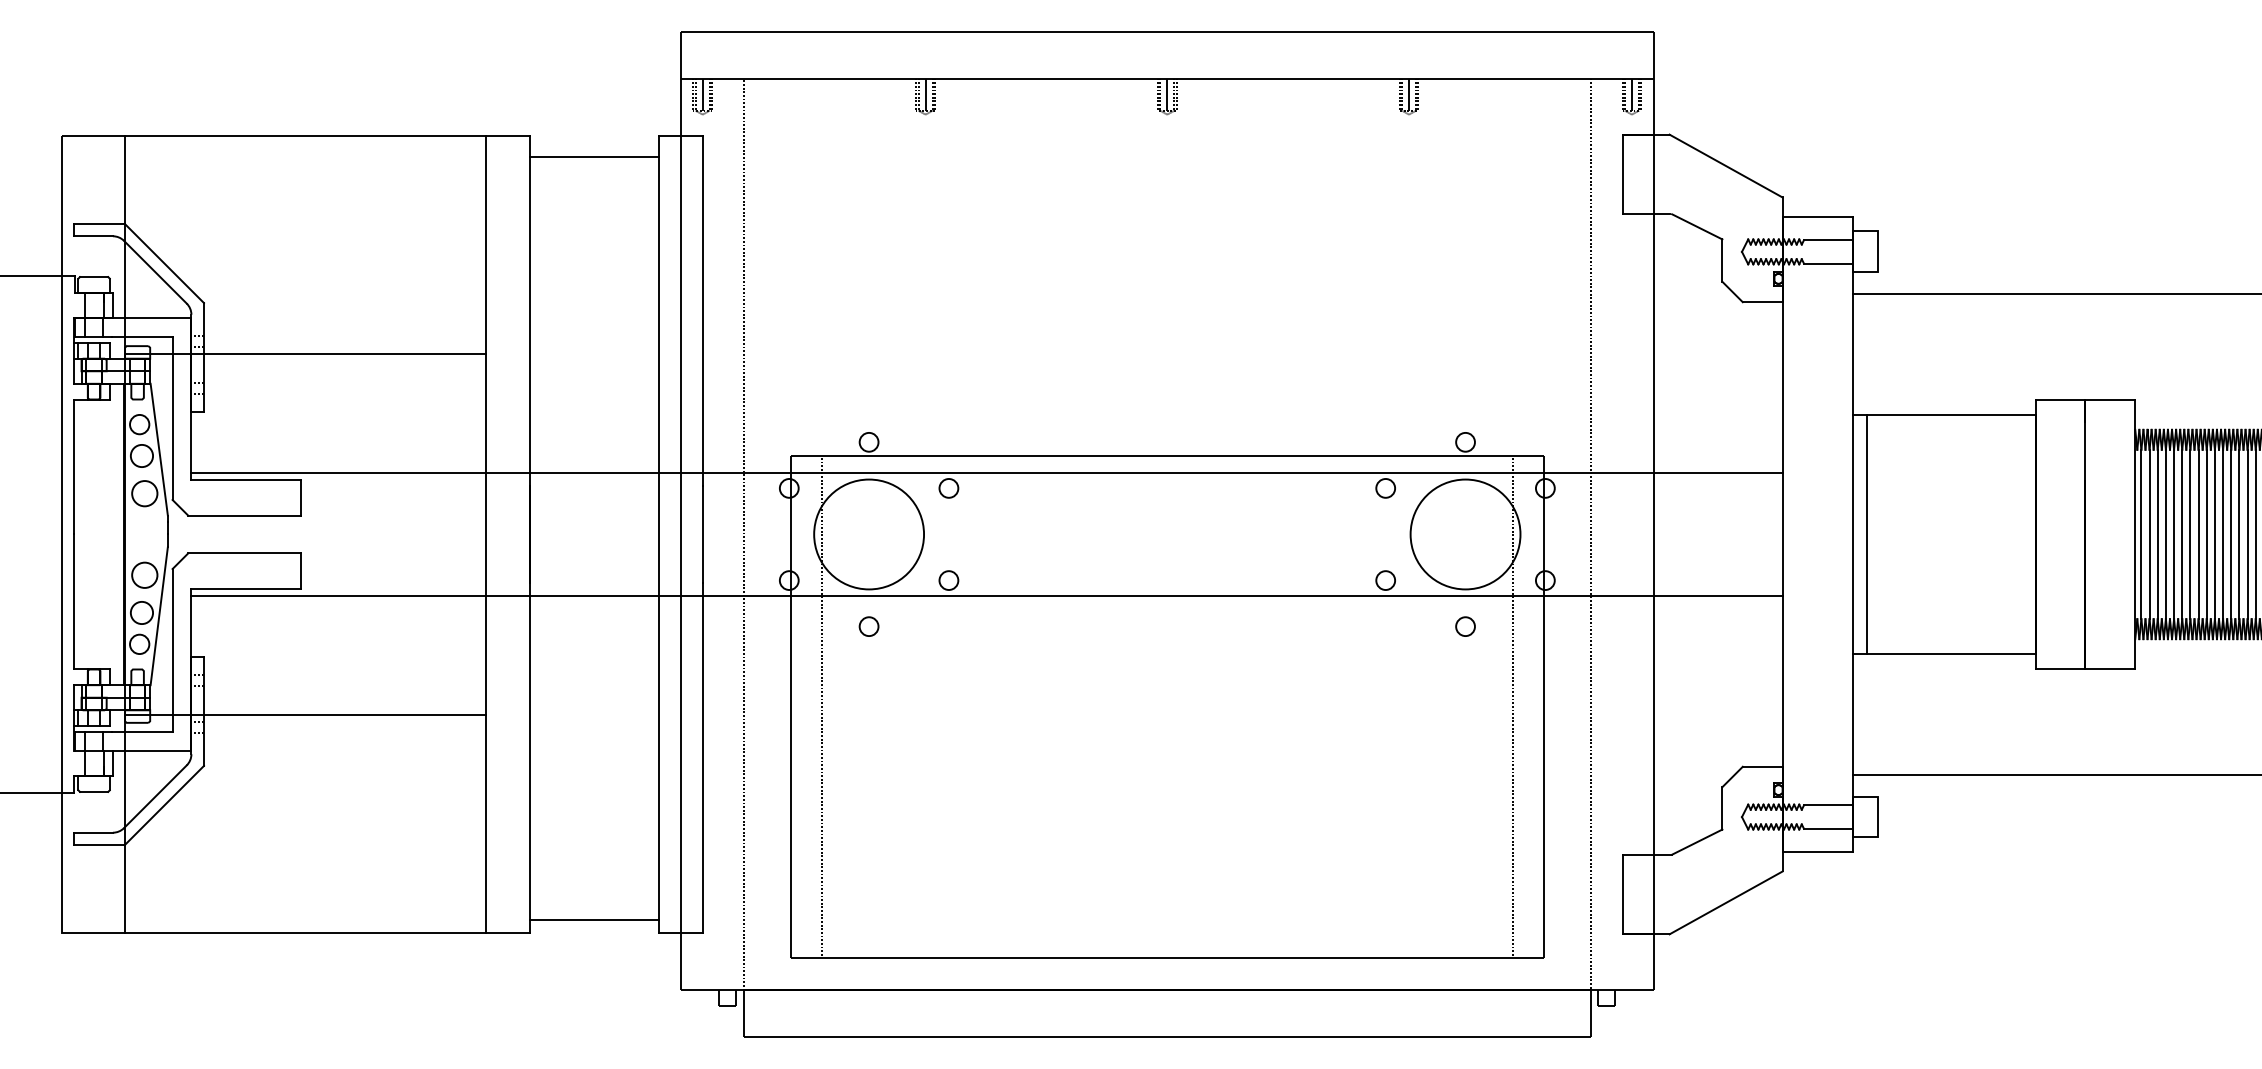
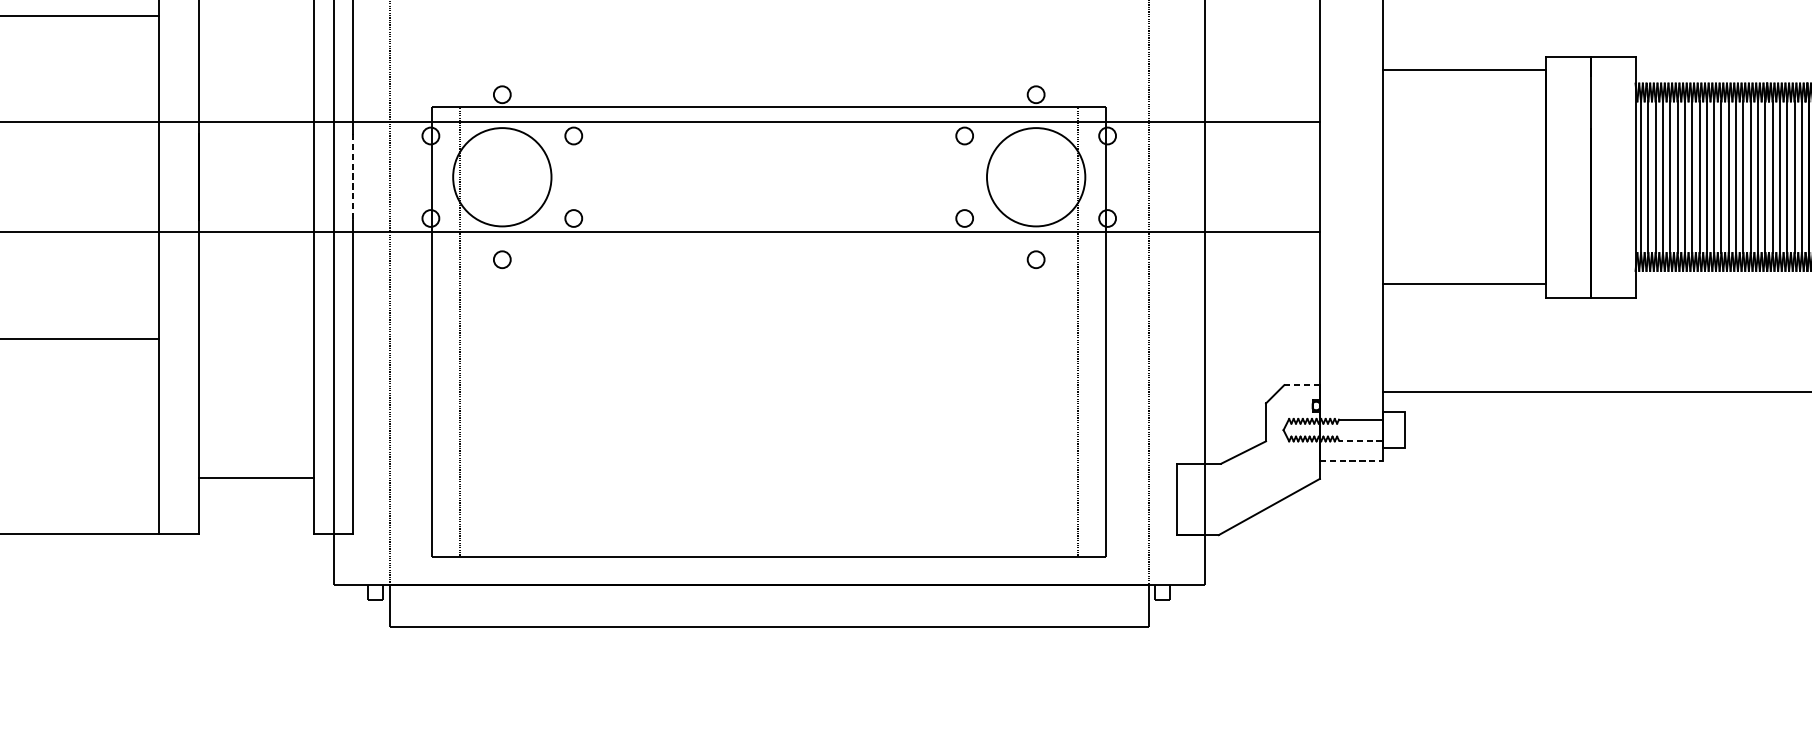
line: (702, 534) -> (353, 177), solid -> dashed
line: (1866, 534) -> (1395, 177), removed
line: (1762, 766) -> (1301, 384), solid -> dashed
line: (1827, 828) -> (1360, 440), solid -> dashed
line: (1818, 851) -> (1352, 460), solid -> dashed
line: (593, 920) -> (255, 477), moved

